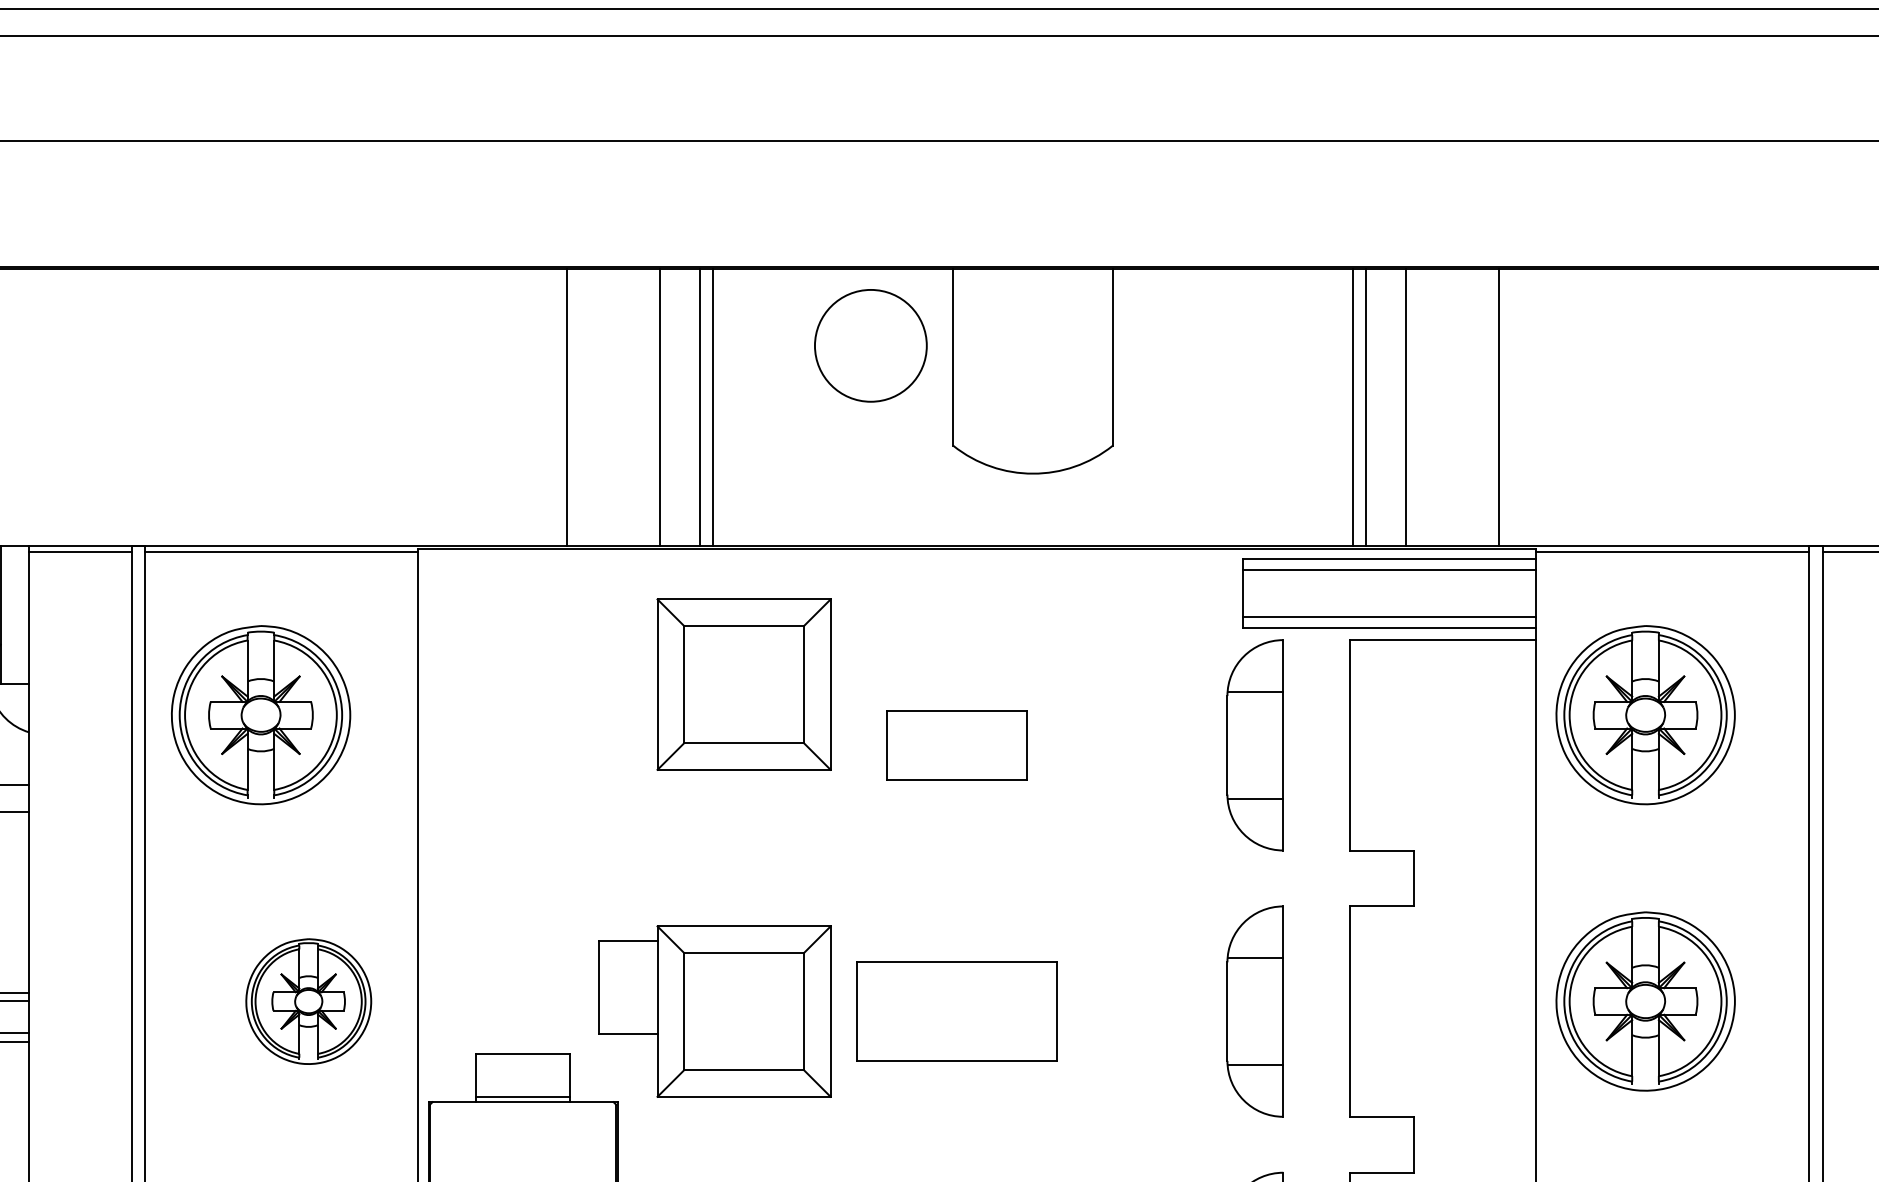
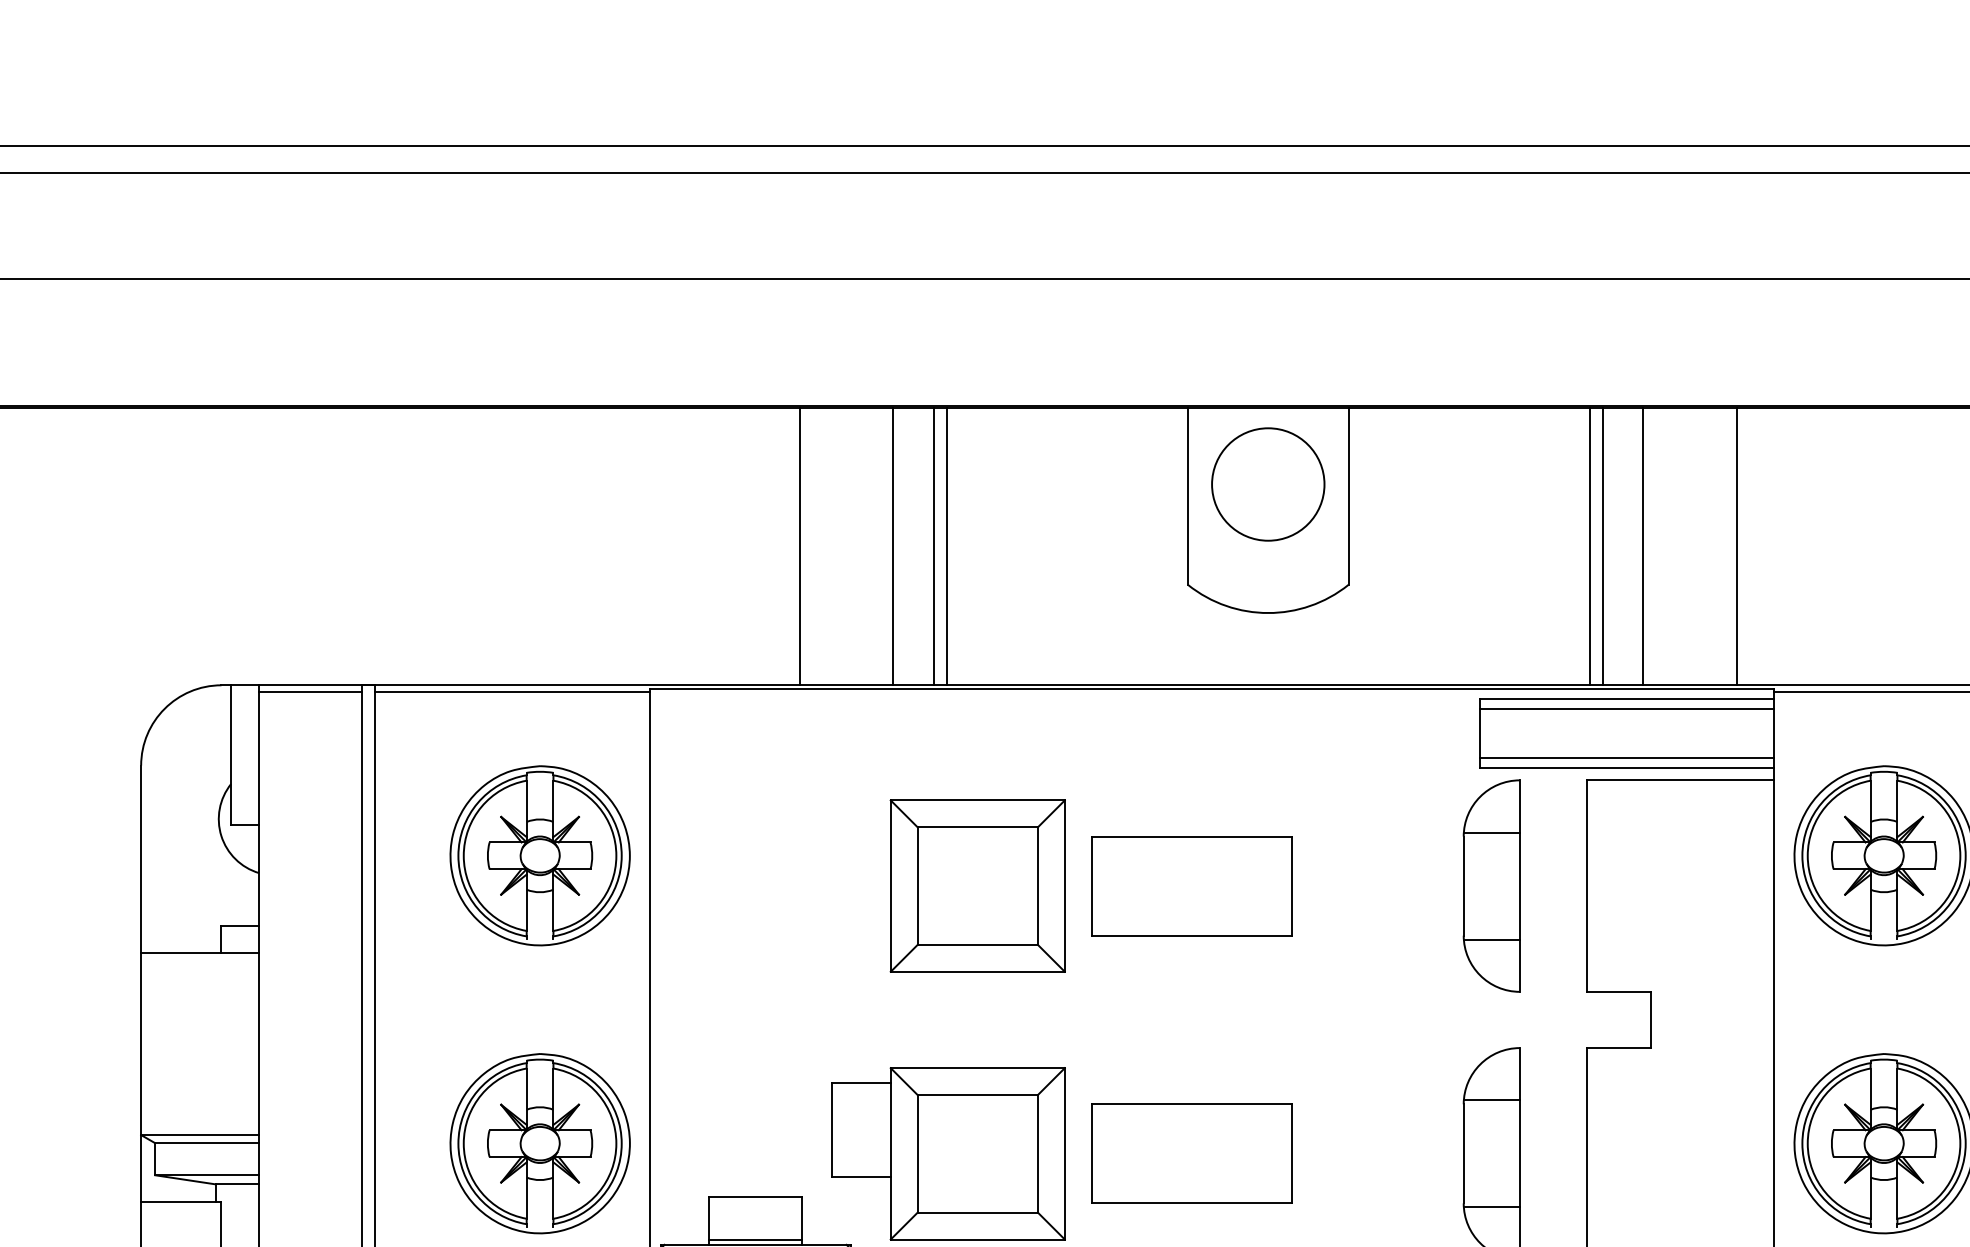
circle: (871, 345) -> (1268, 484), moved
part: (743, 684) -> (977, 885), moved
part: (260, 714) -> (539, 855), moved
part: (956, 745) -> (1191, 886), size x1.43
part: (308, 1001) -> (539, 1143), size x1.43

